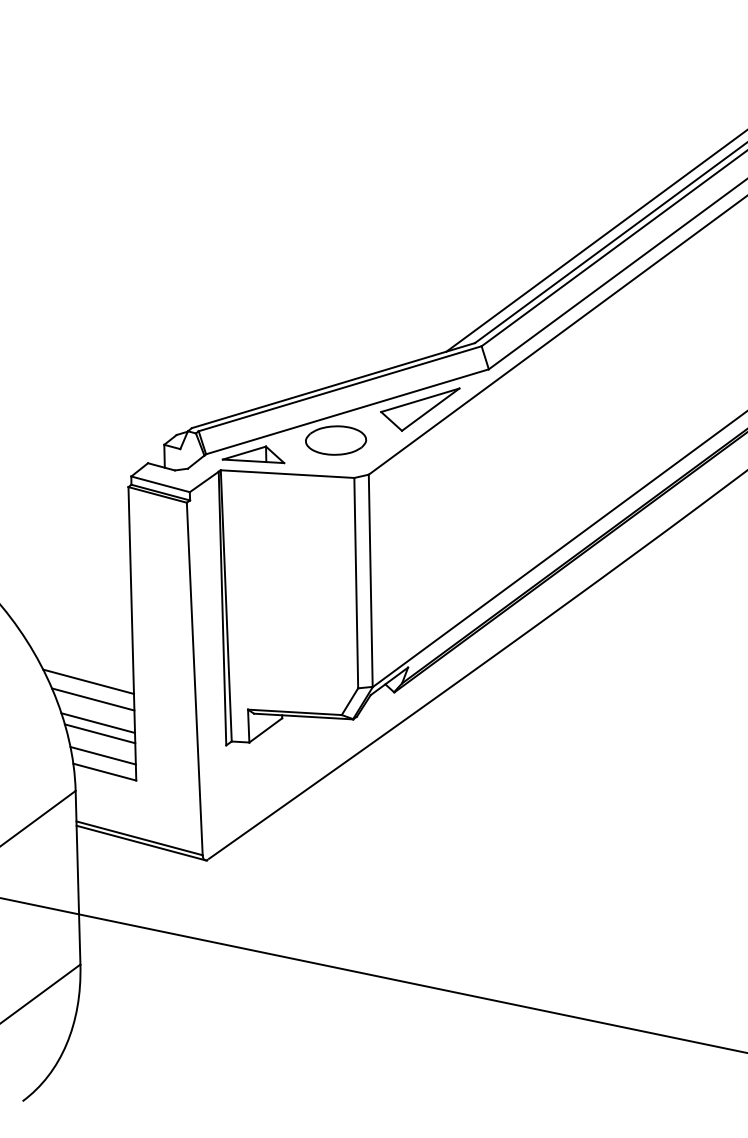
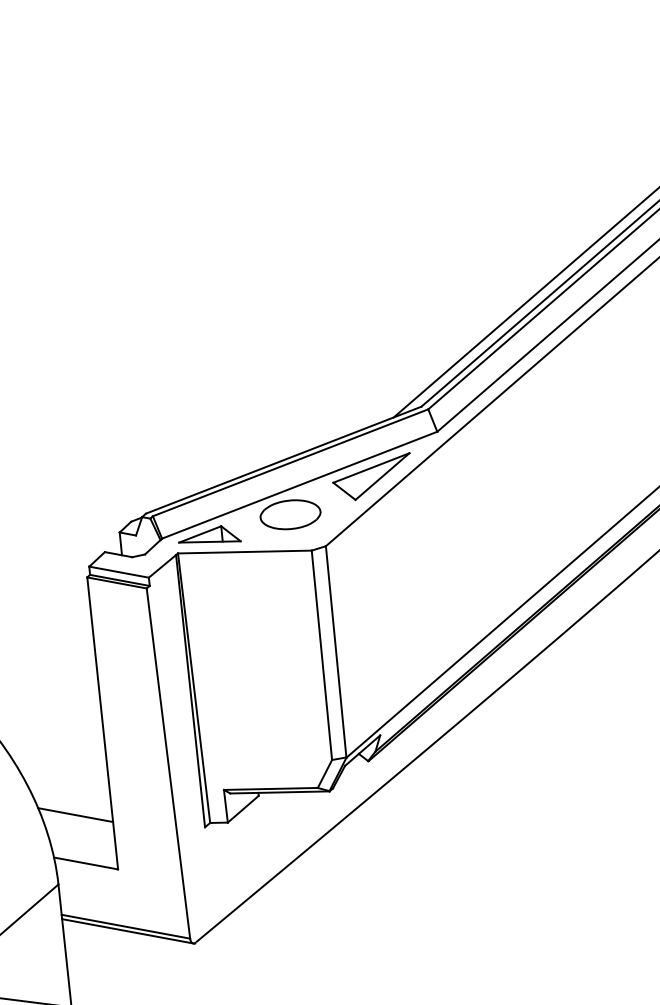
line: (88, 681) -> (62, 774), removed
line: (93, 699) -> (69, 791), removed
line: (99, 733) -> (77, 825), removed
line: (102, 755) -> (82, 847), removed

